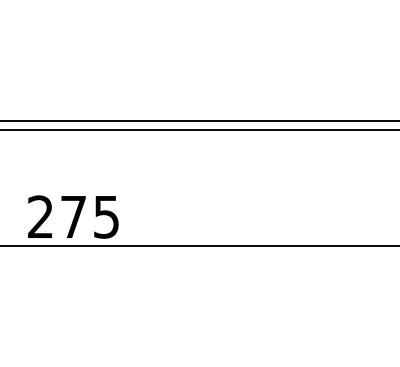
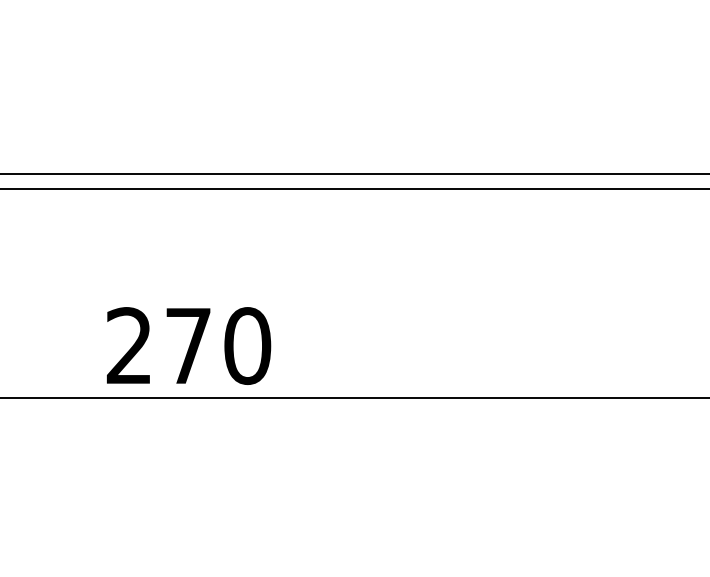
text: (106, 216) -> (247, 345), 275 -> 270

